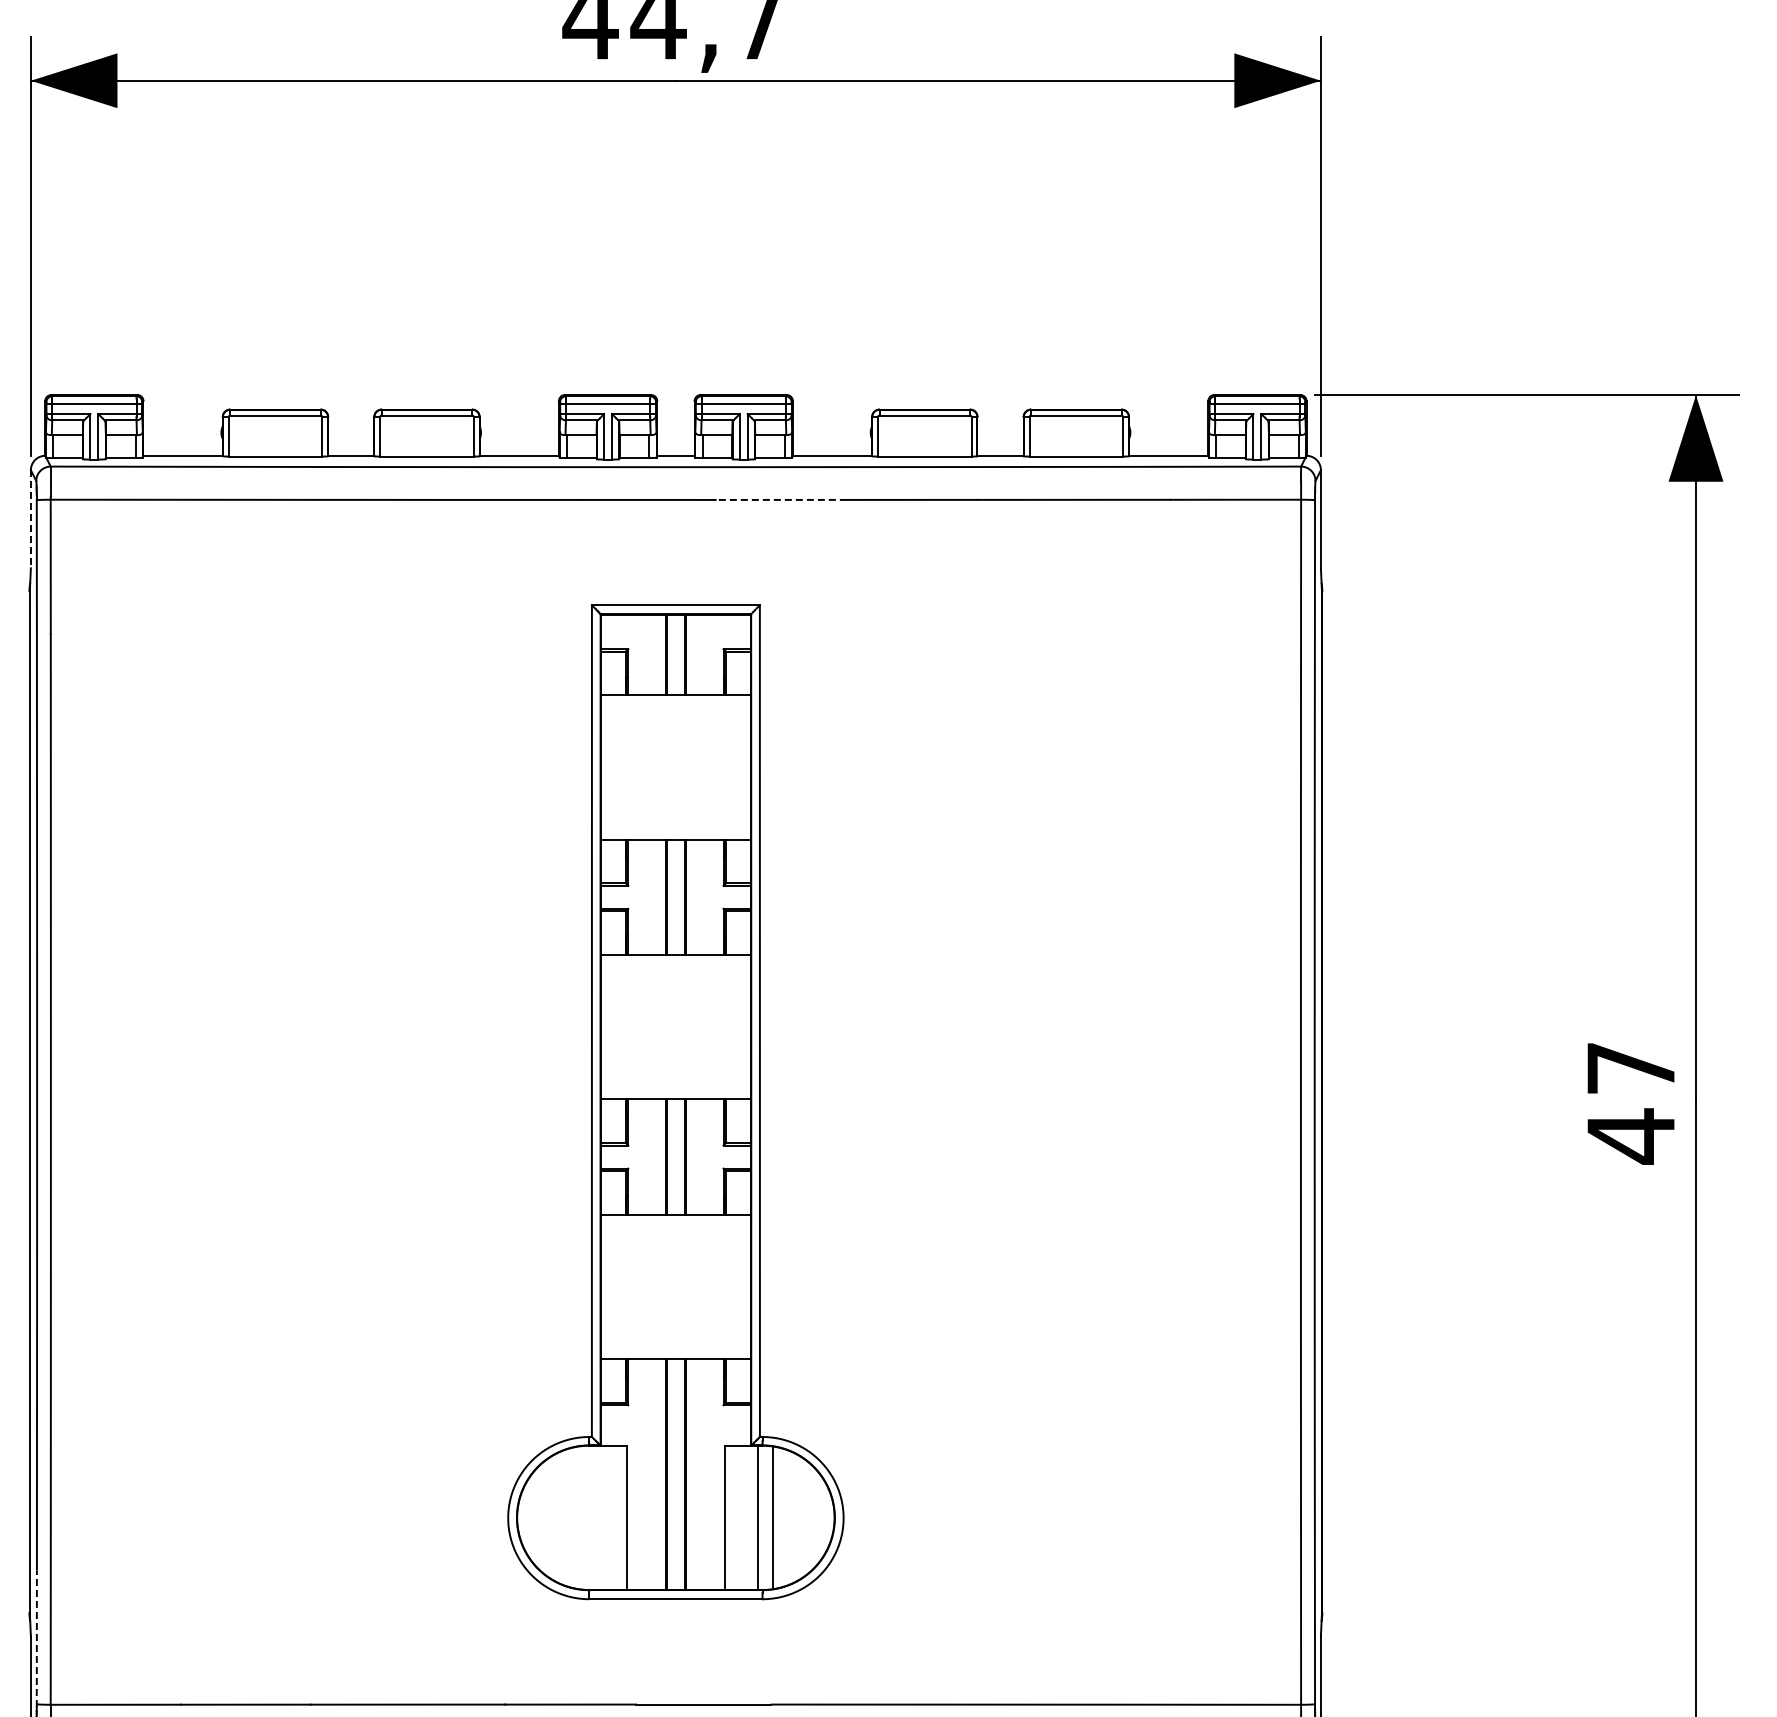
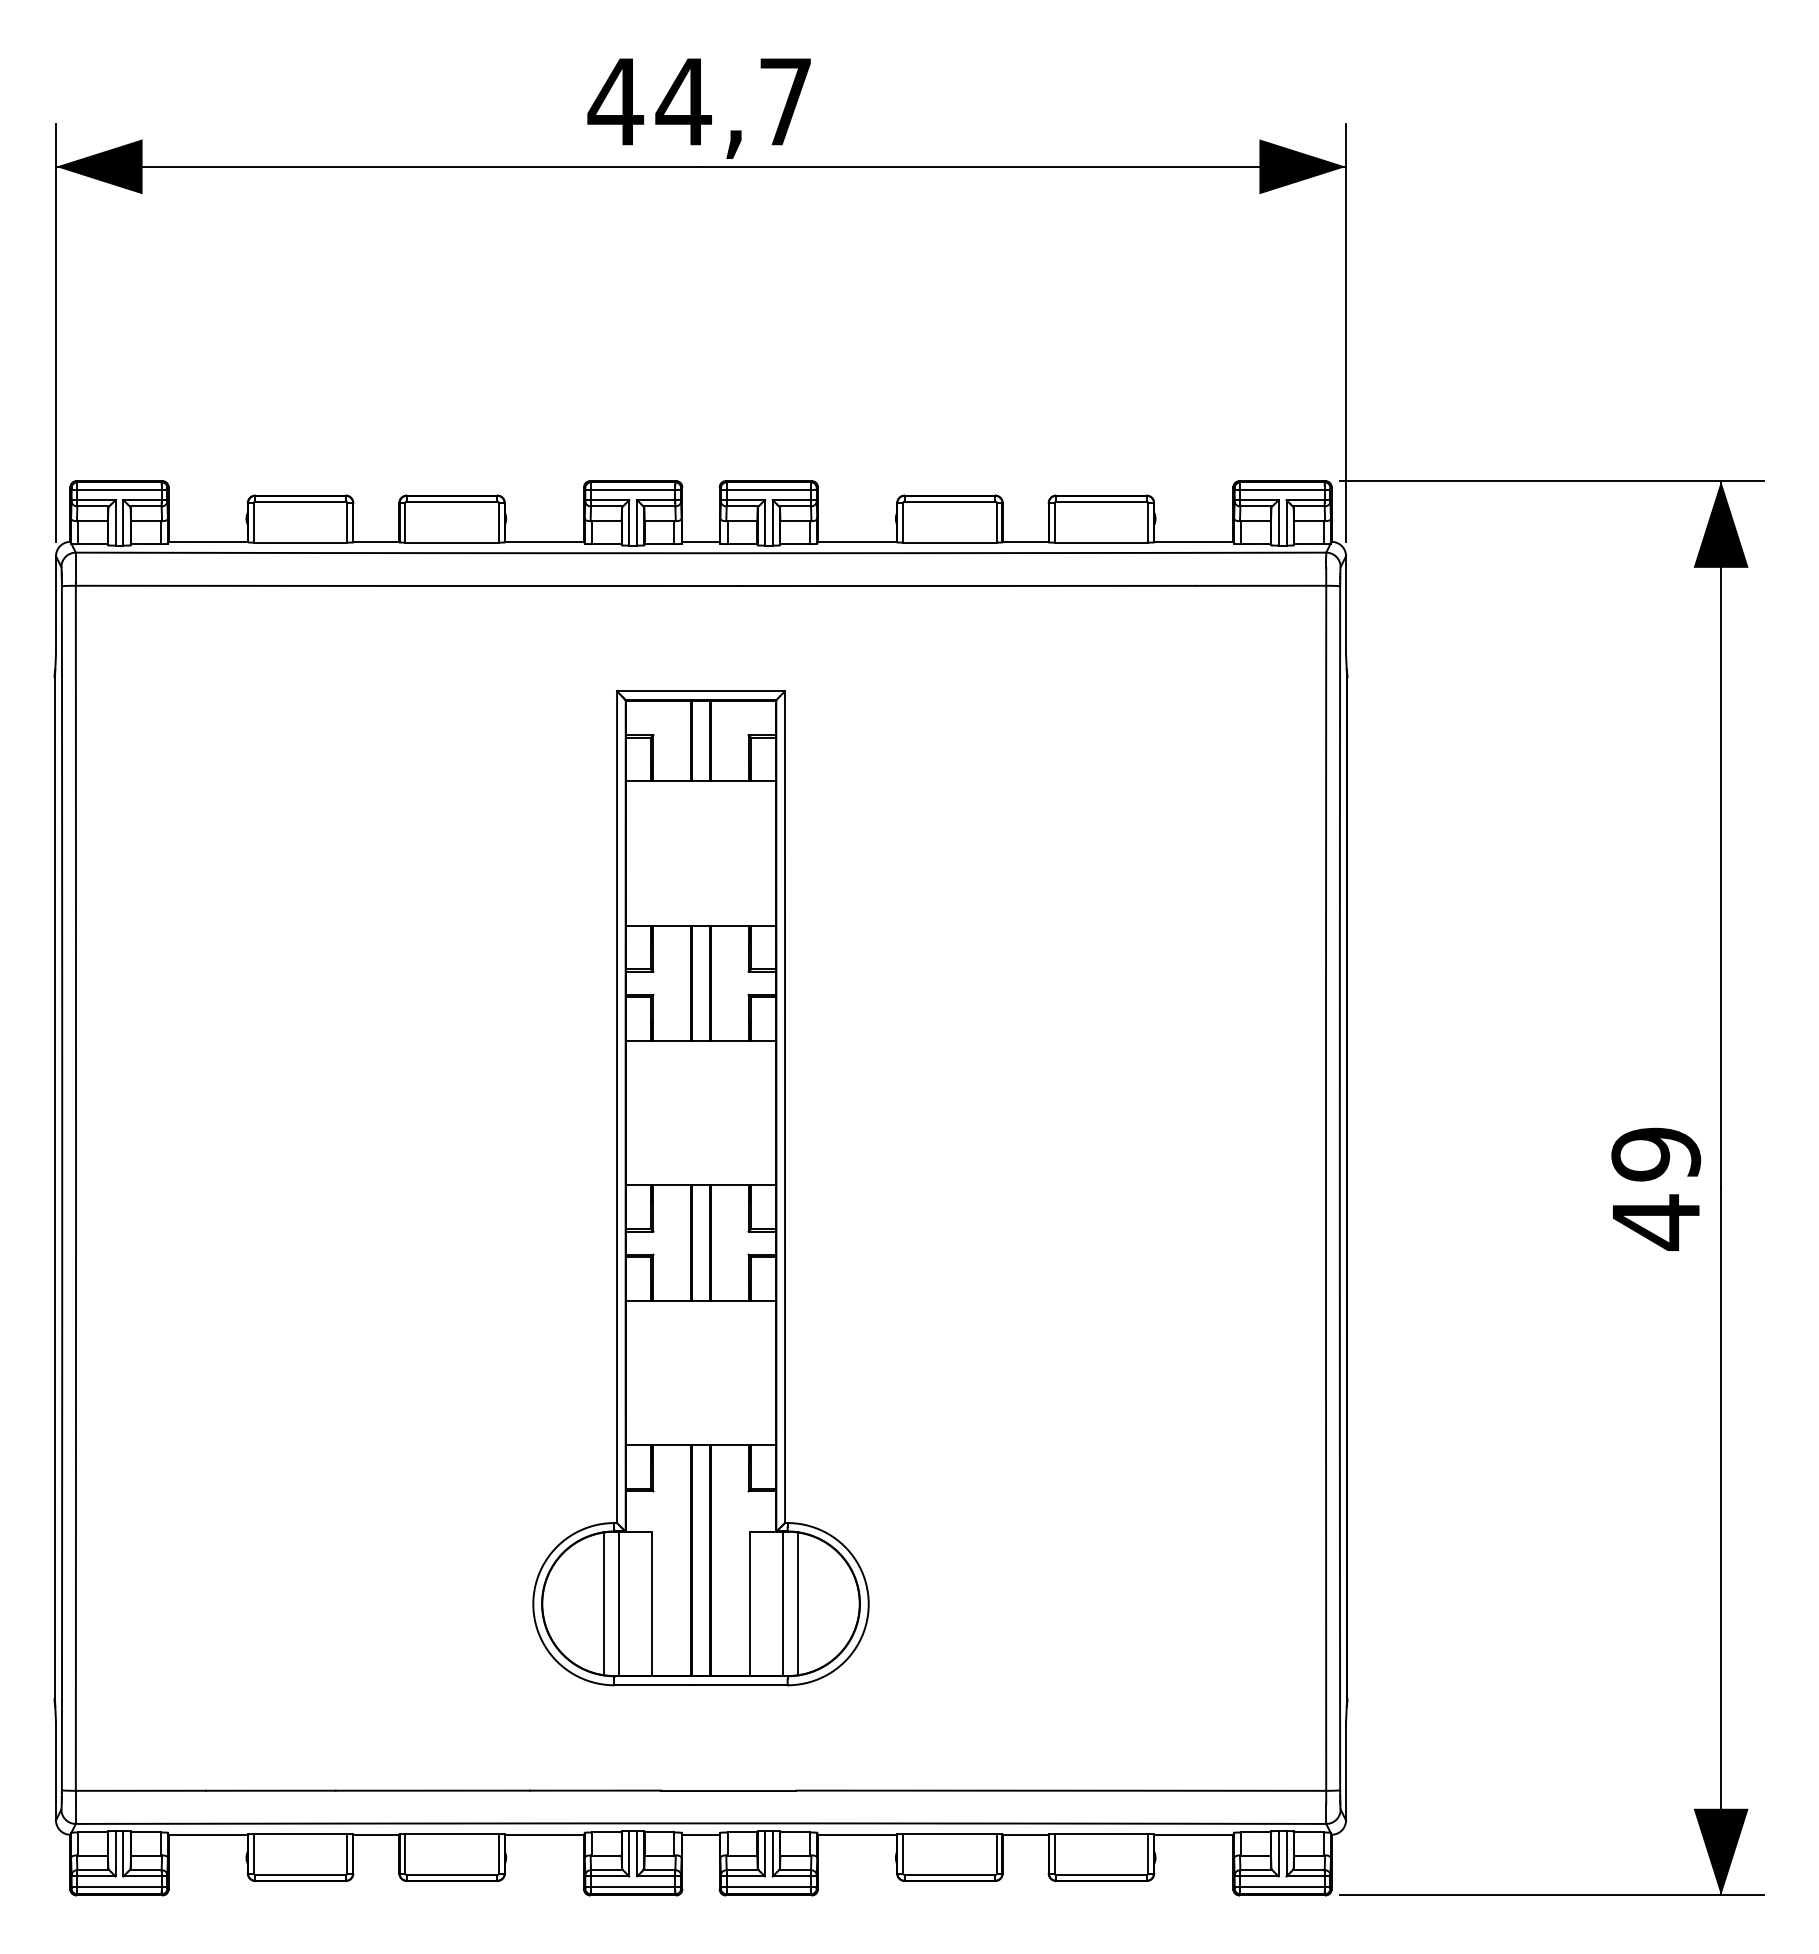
line: (781, 500) -> (806, 586), dashed -> solid
line: (31, 519) -> (56, 605), dashed -> solid
text: (1631, 1068) -> (1656, 1154), 47 -> 49
line: (579, 1517) -> (604, 1603), added
line: (594, 1517) -> (619, 1603), added
line: (36, 1638) -> (61, 1724), dashed -> solid

